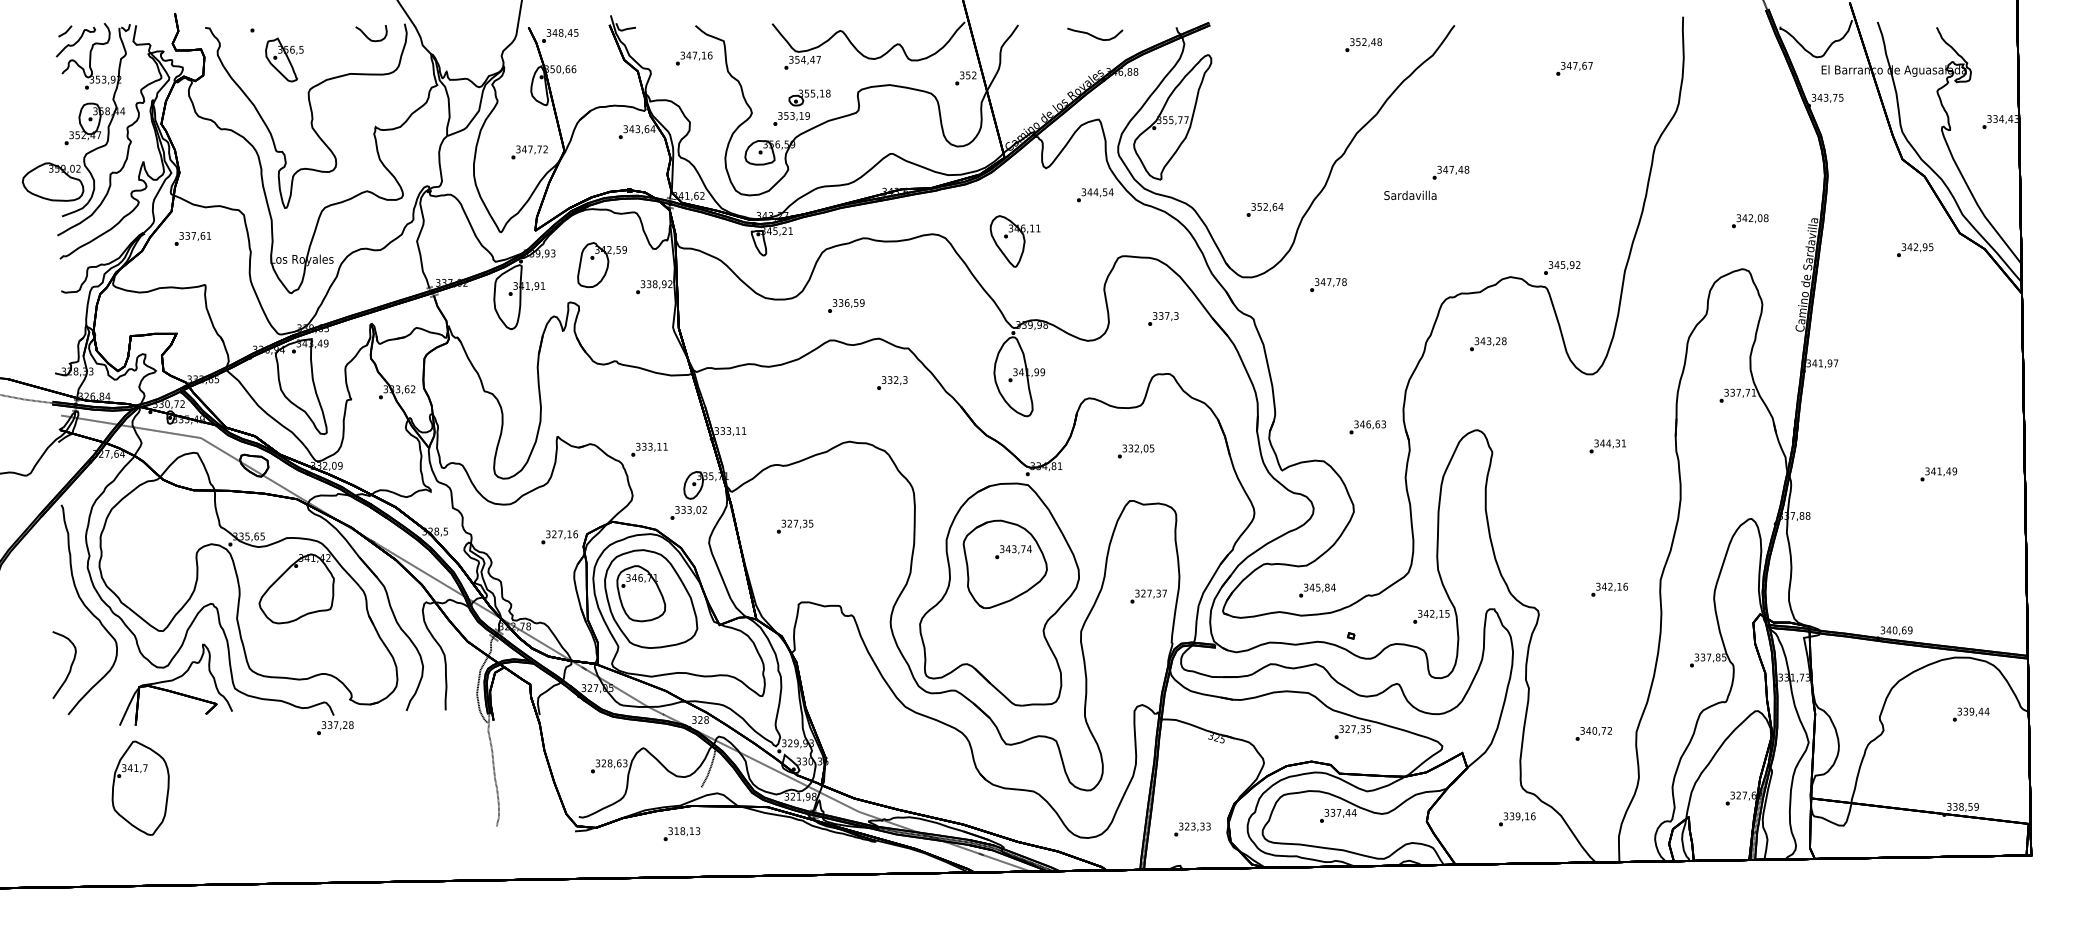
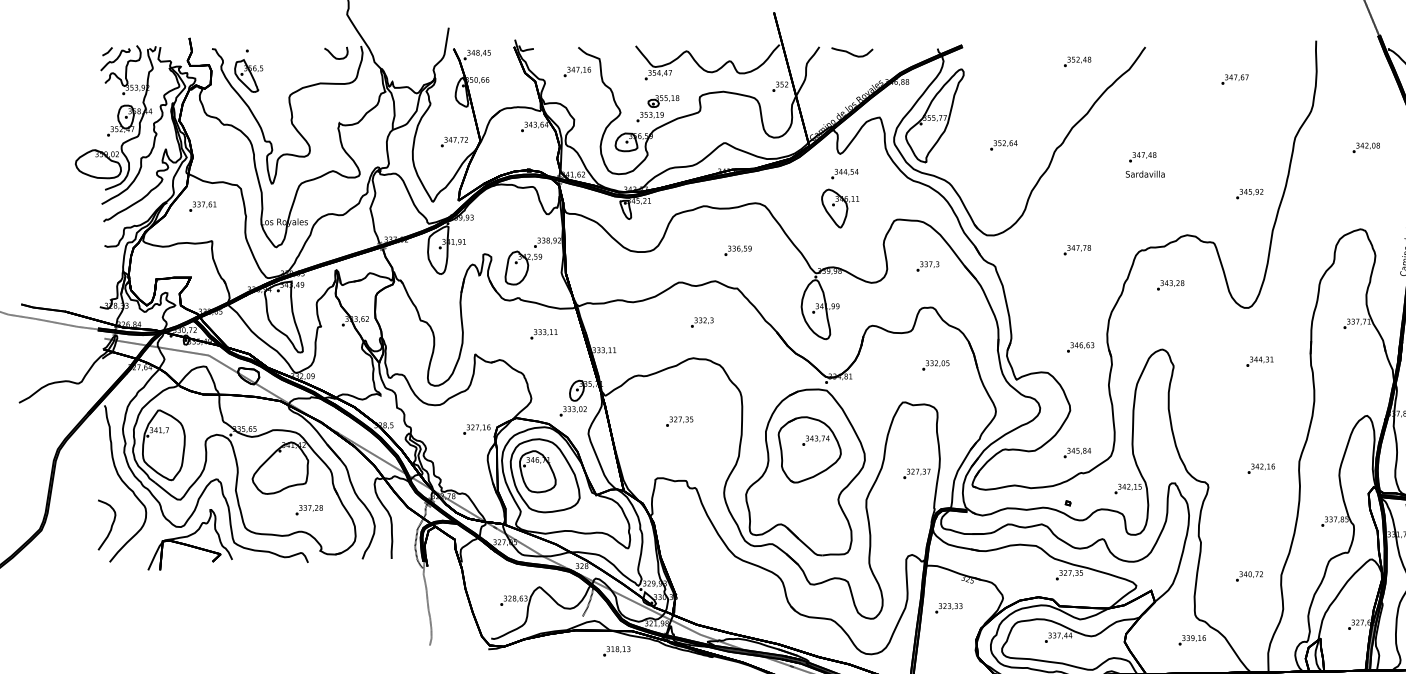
curve: (1094, 35) -> (851, 53), moved
part: (284, 59) -> (248, 75), moved
text: (1410, 194) -> (1145, 173), moved
text: (1095, 195) -> (845, 174), moved
text: (1264, 209) -> (1003, 145), moved
text: (1750, 221) -> (1366, 148), moved
part: (1014, 241) -> (839, 208), moved
part: (601, 265) -> (523, 268), moved
text: (1562, 267) -> (1249, 193), moved
text: (1328, 285) -> (1077, 250), moved
text: (846, 305) -> (738, 250), moved
text: (892, 382) -> (702, 322), moved
text: (649, 449) -> (543, 334), moved
text: (1135, 451) -> (935, 365), moved
text: (795, 526) -> (679, 421), moved
text: (1317, 590) -> (1077, 452), moved
text: (335, 728) -> (309, 510), moved
part: (140, 787) -> (163, 444), moved
text: (1192, 829) -> (948, 608), moved
text: (681, 834) -> (616, 651), moved

